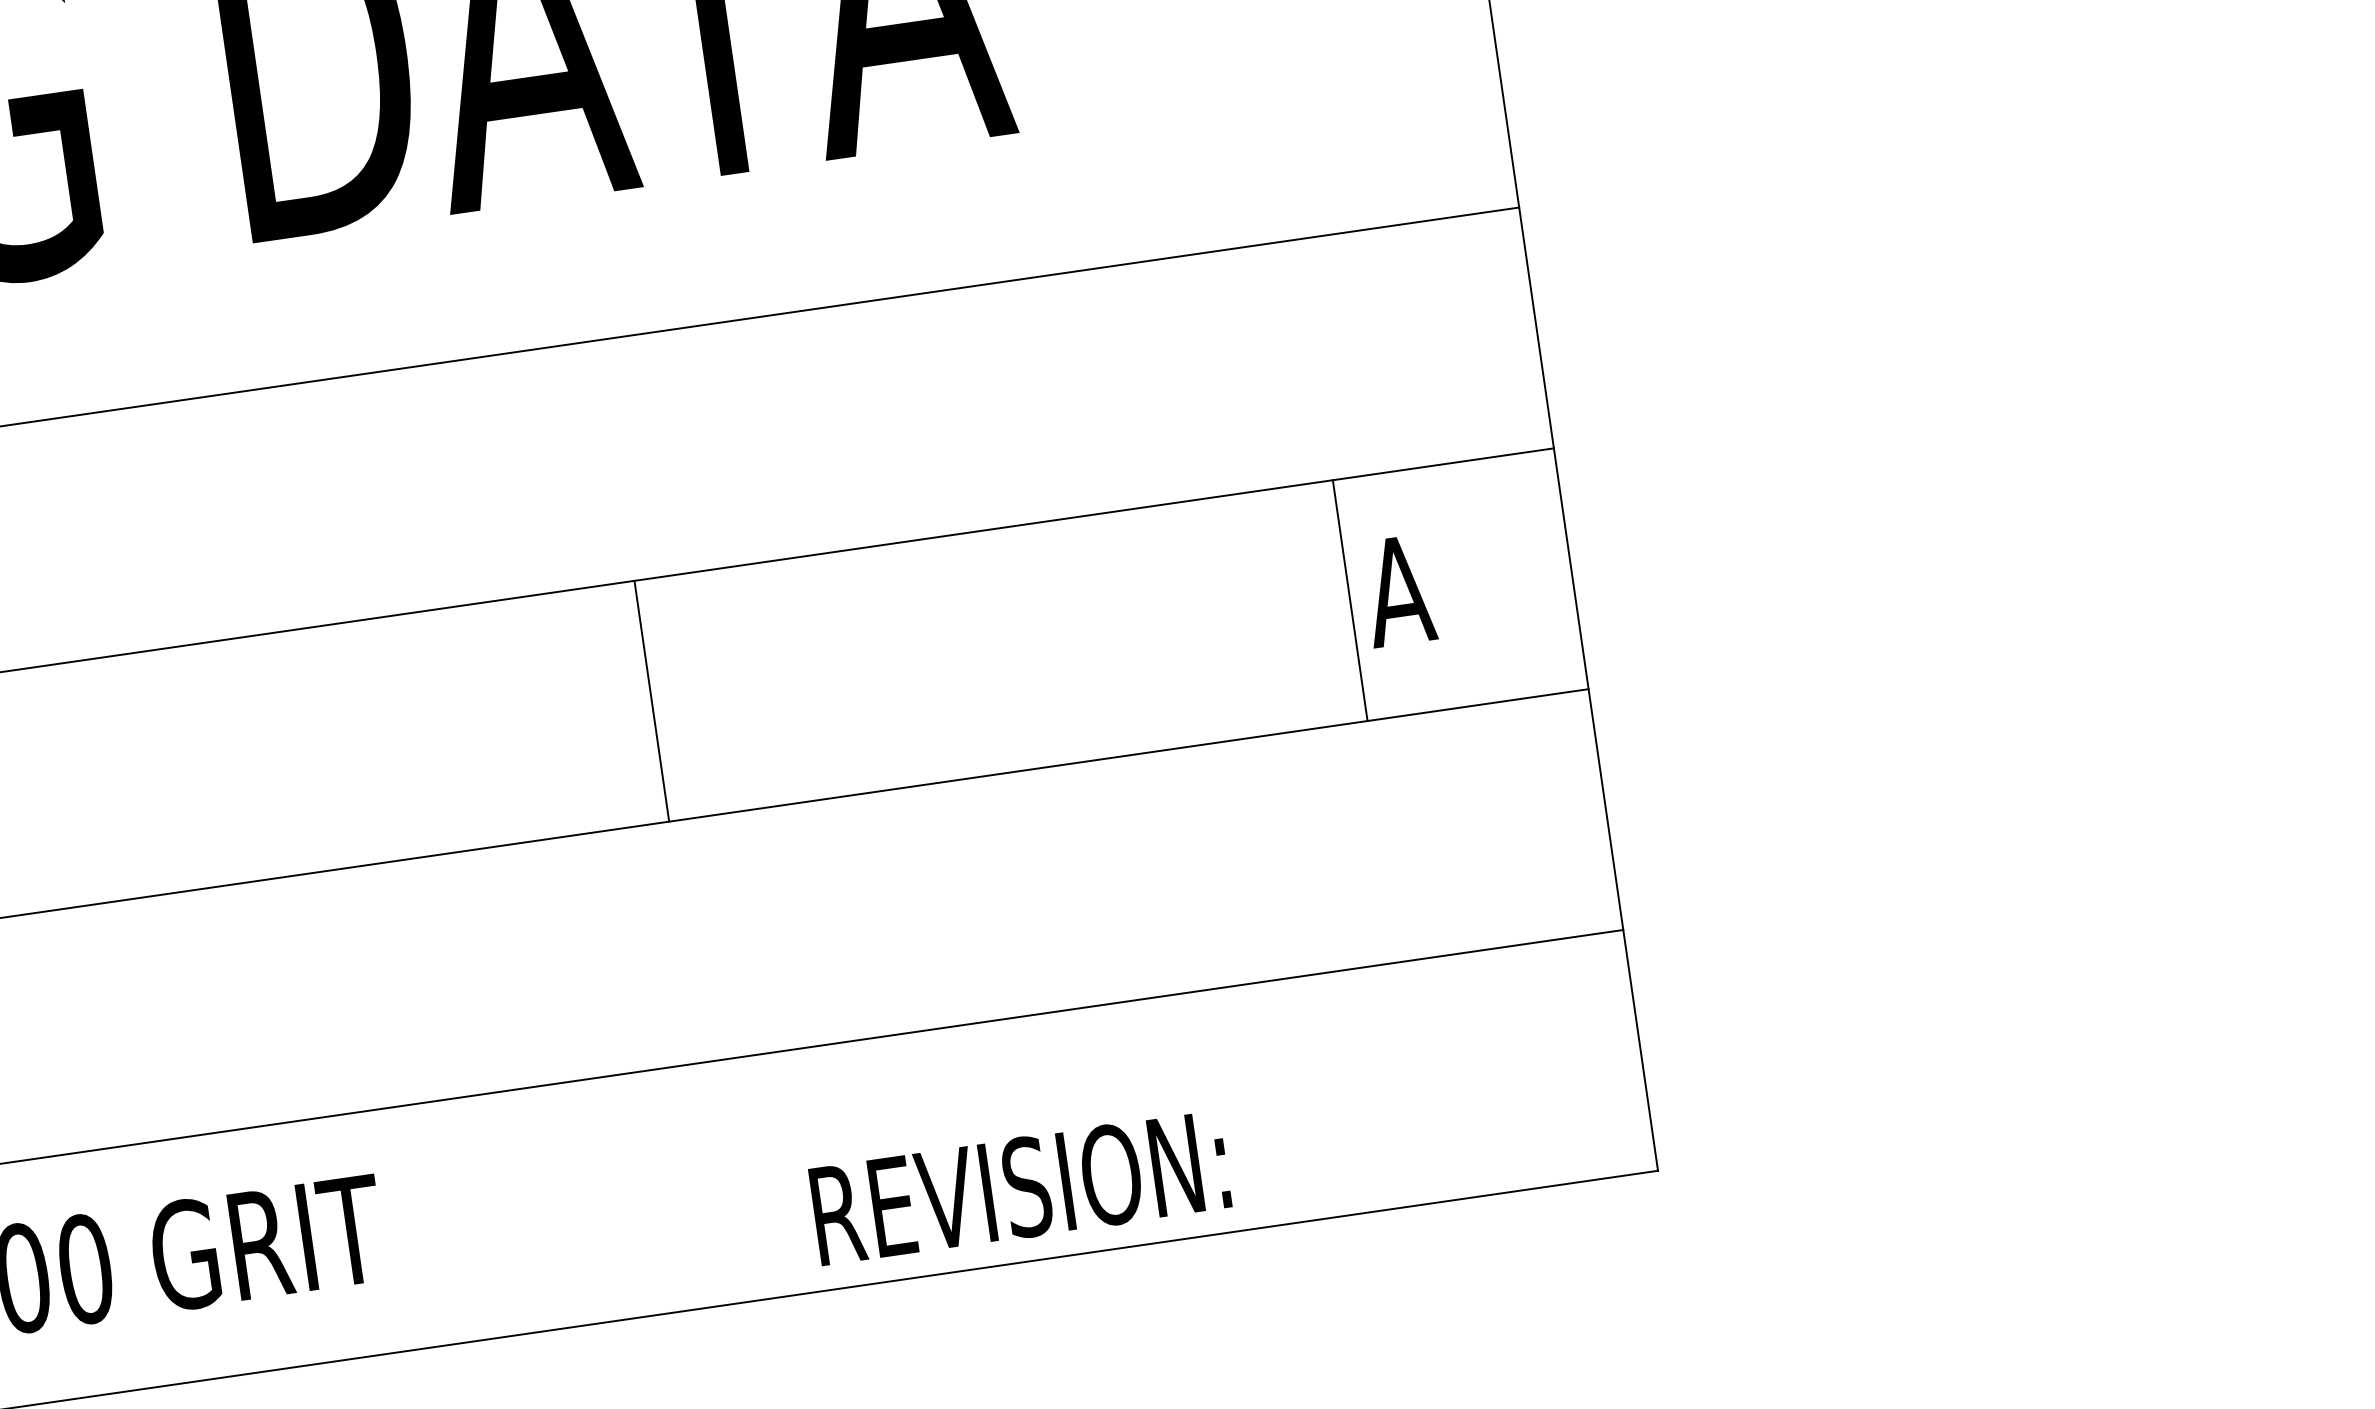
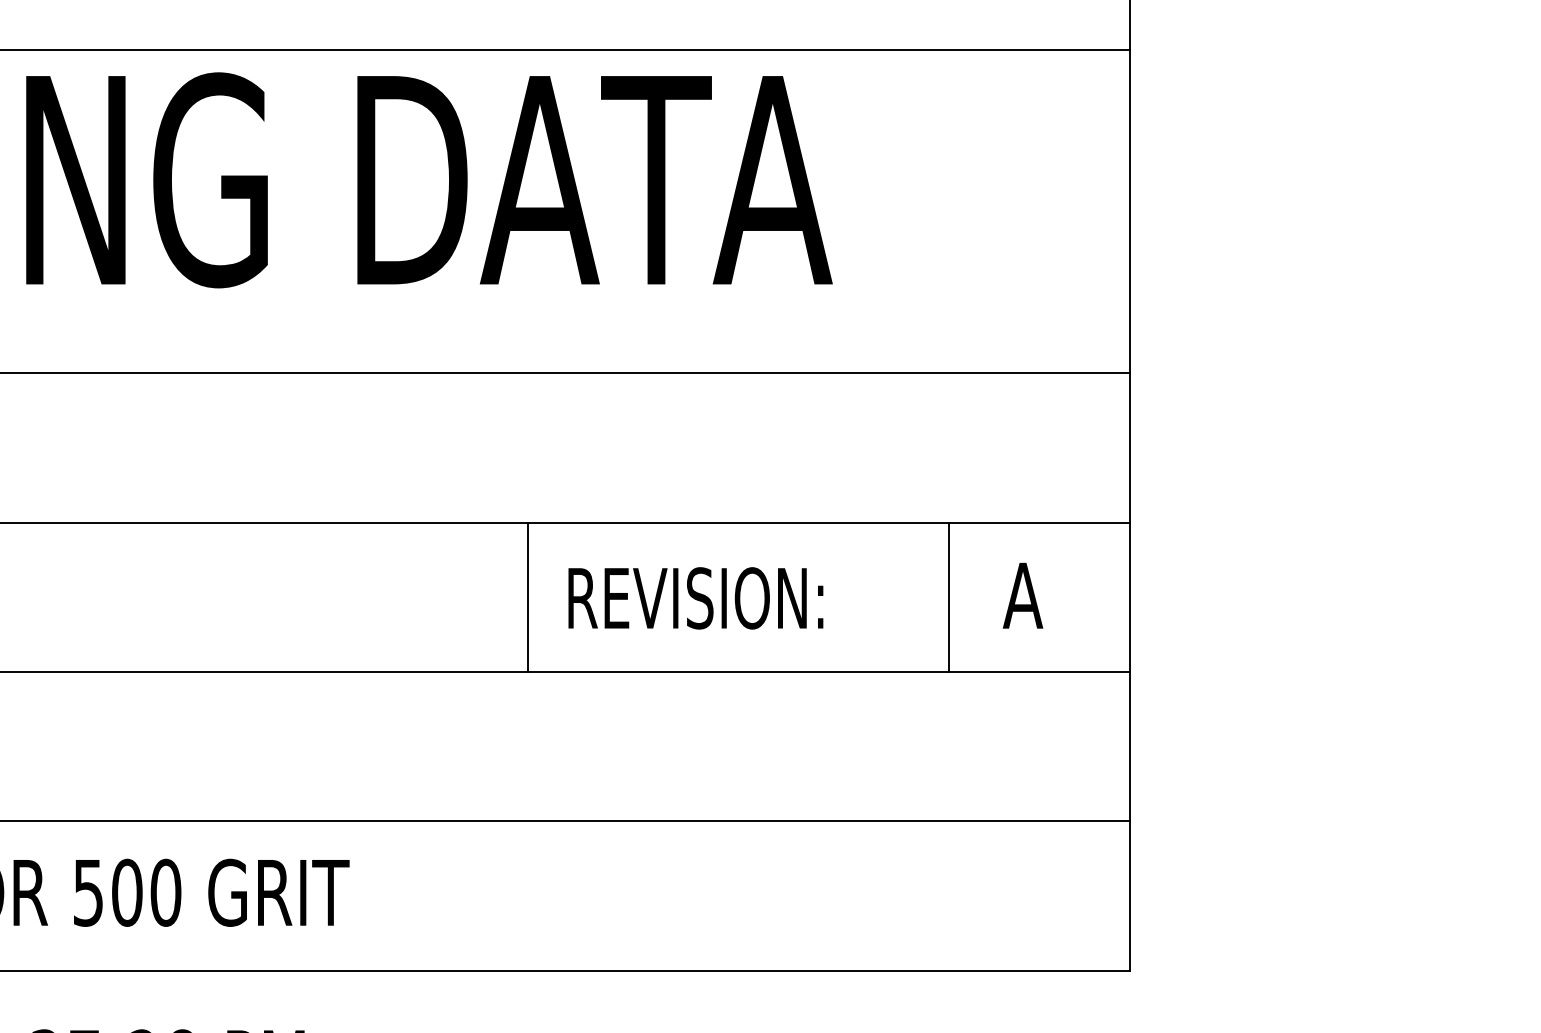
line: (1349, 600) -> (948, 597), moved
line: (651, 701) -> (527, 597), moved
text: (1019, 1188) -> (695, 598), moved

